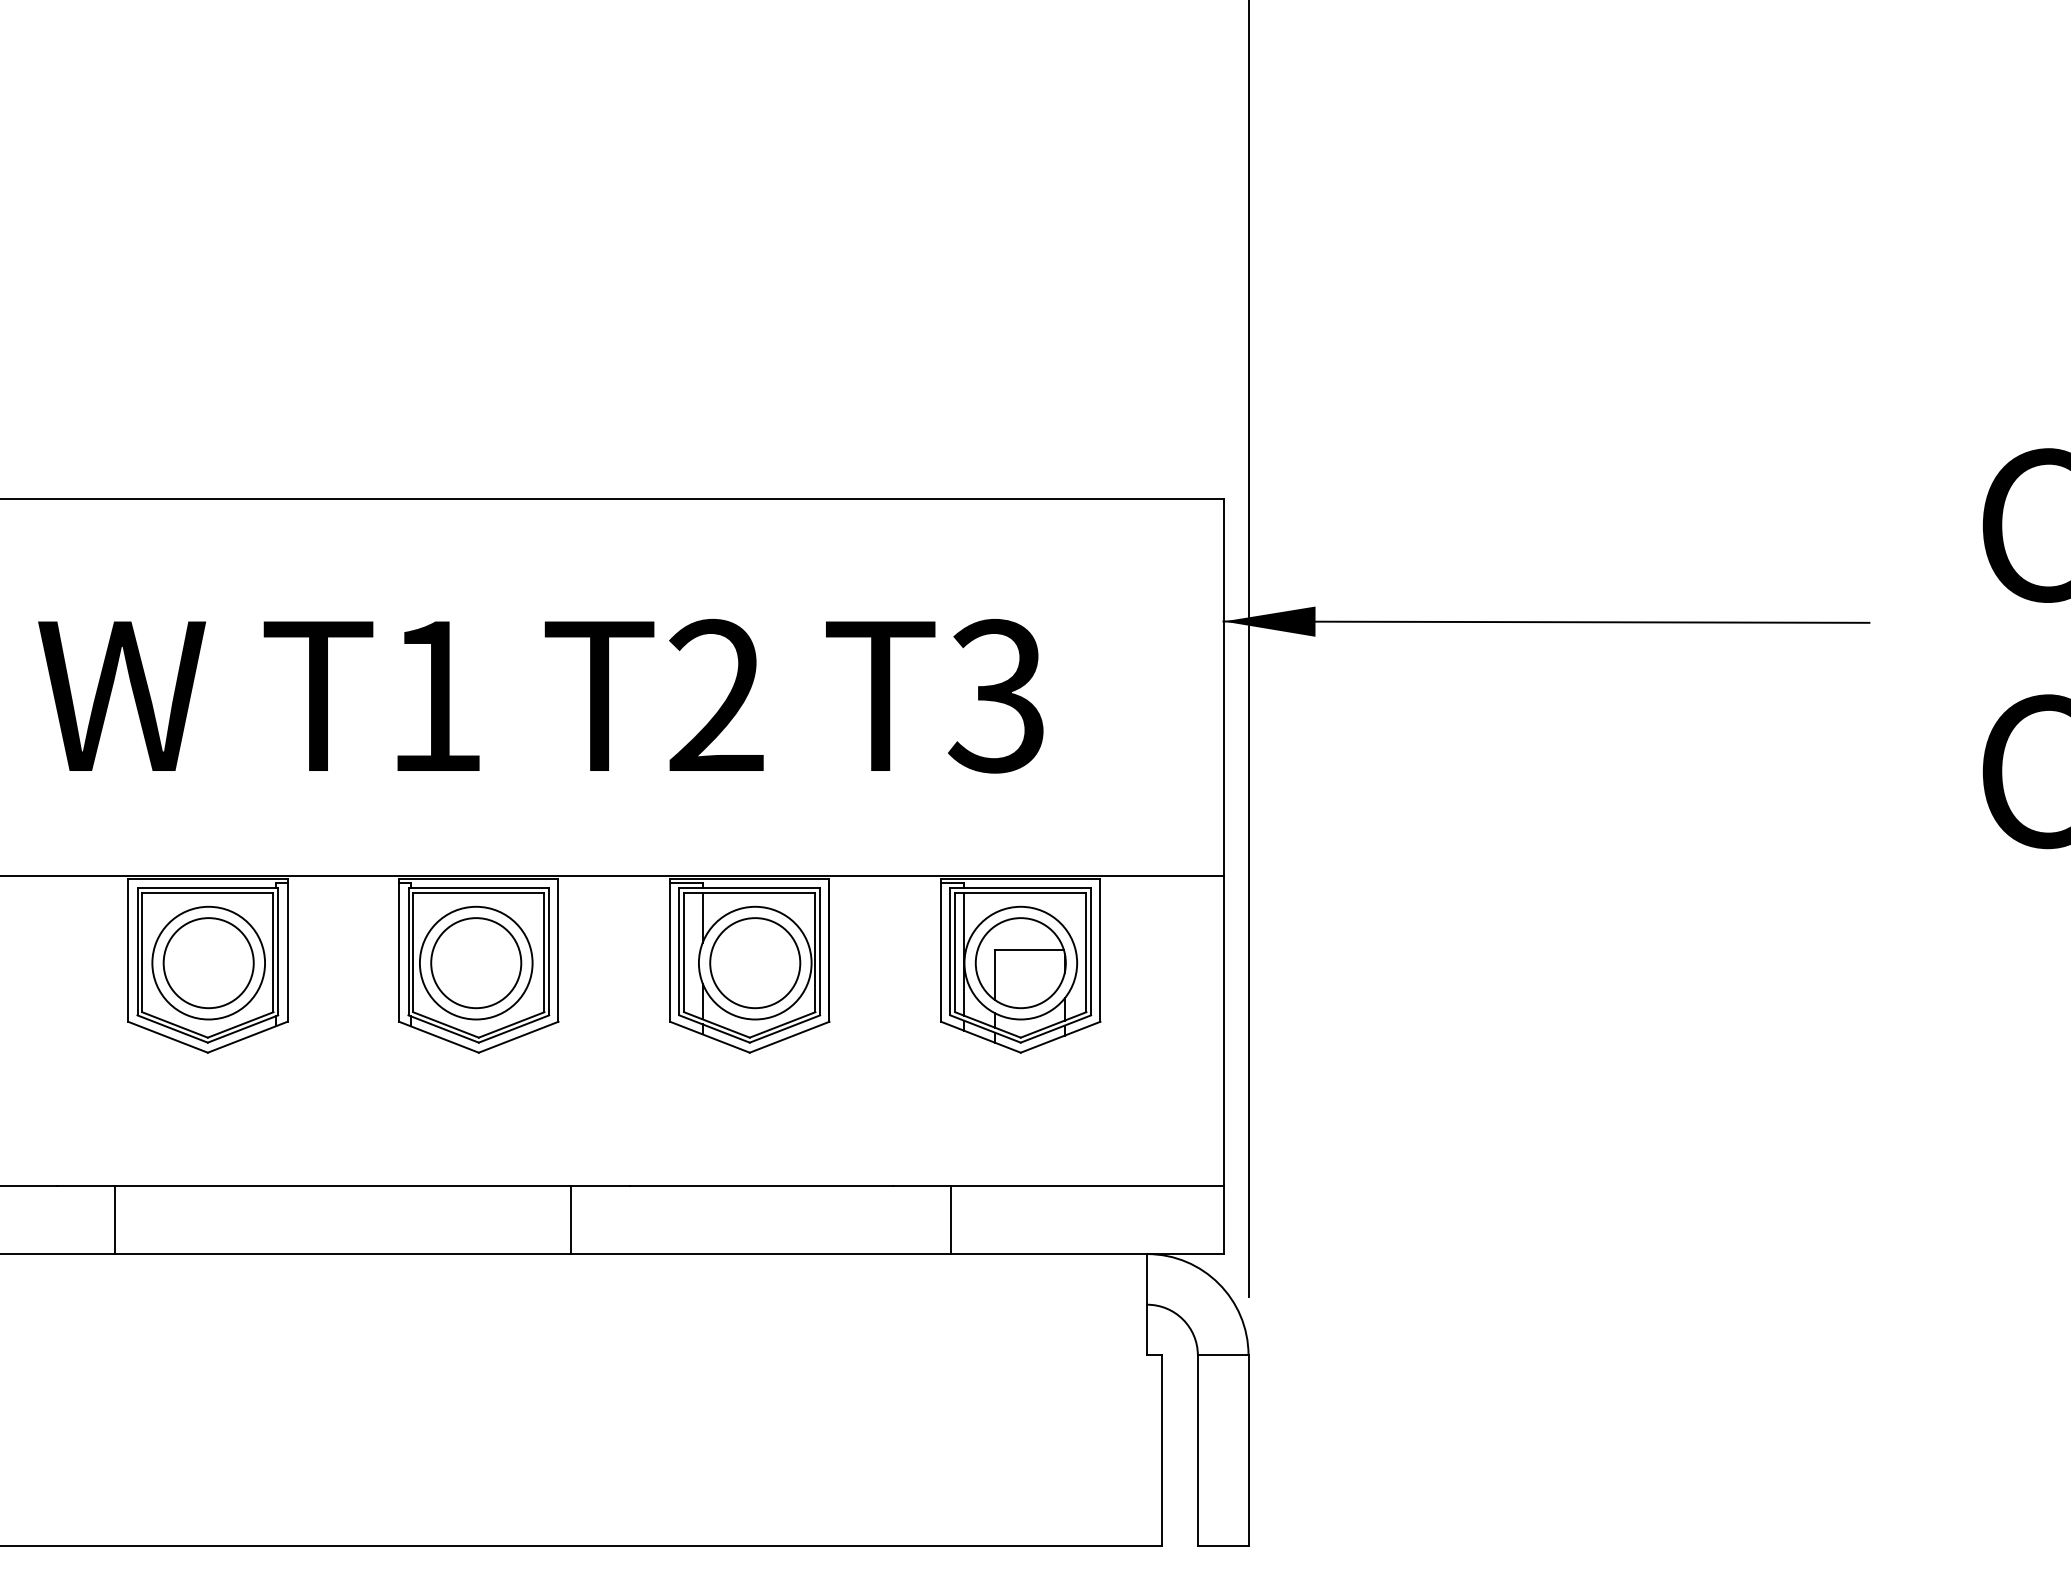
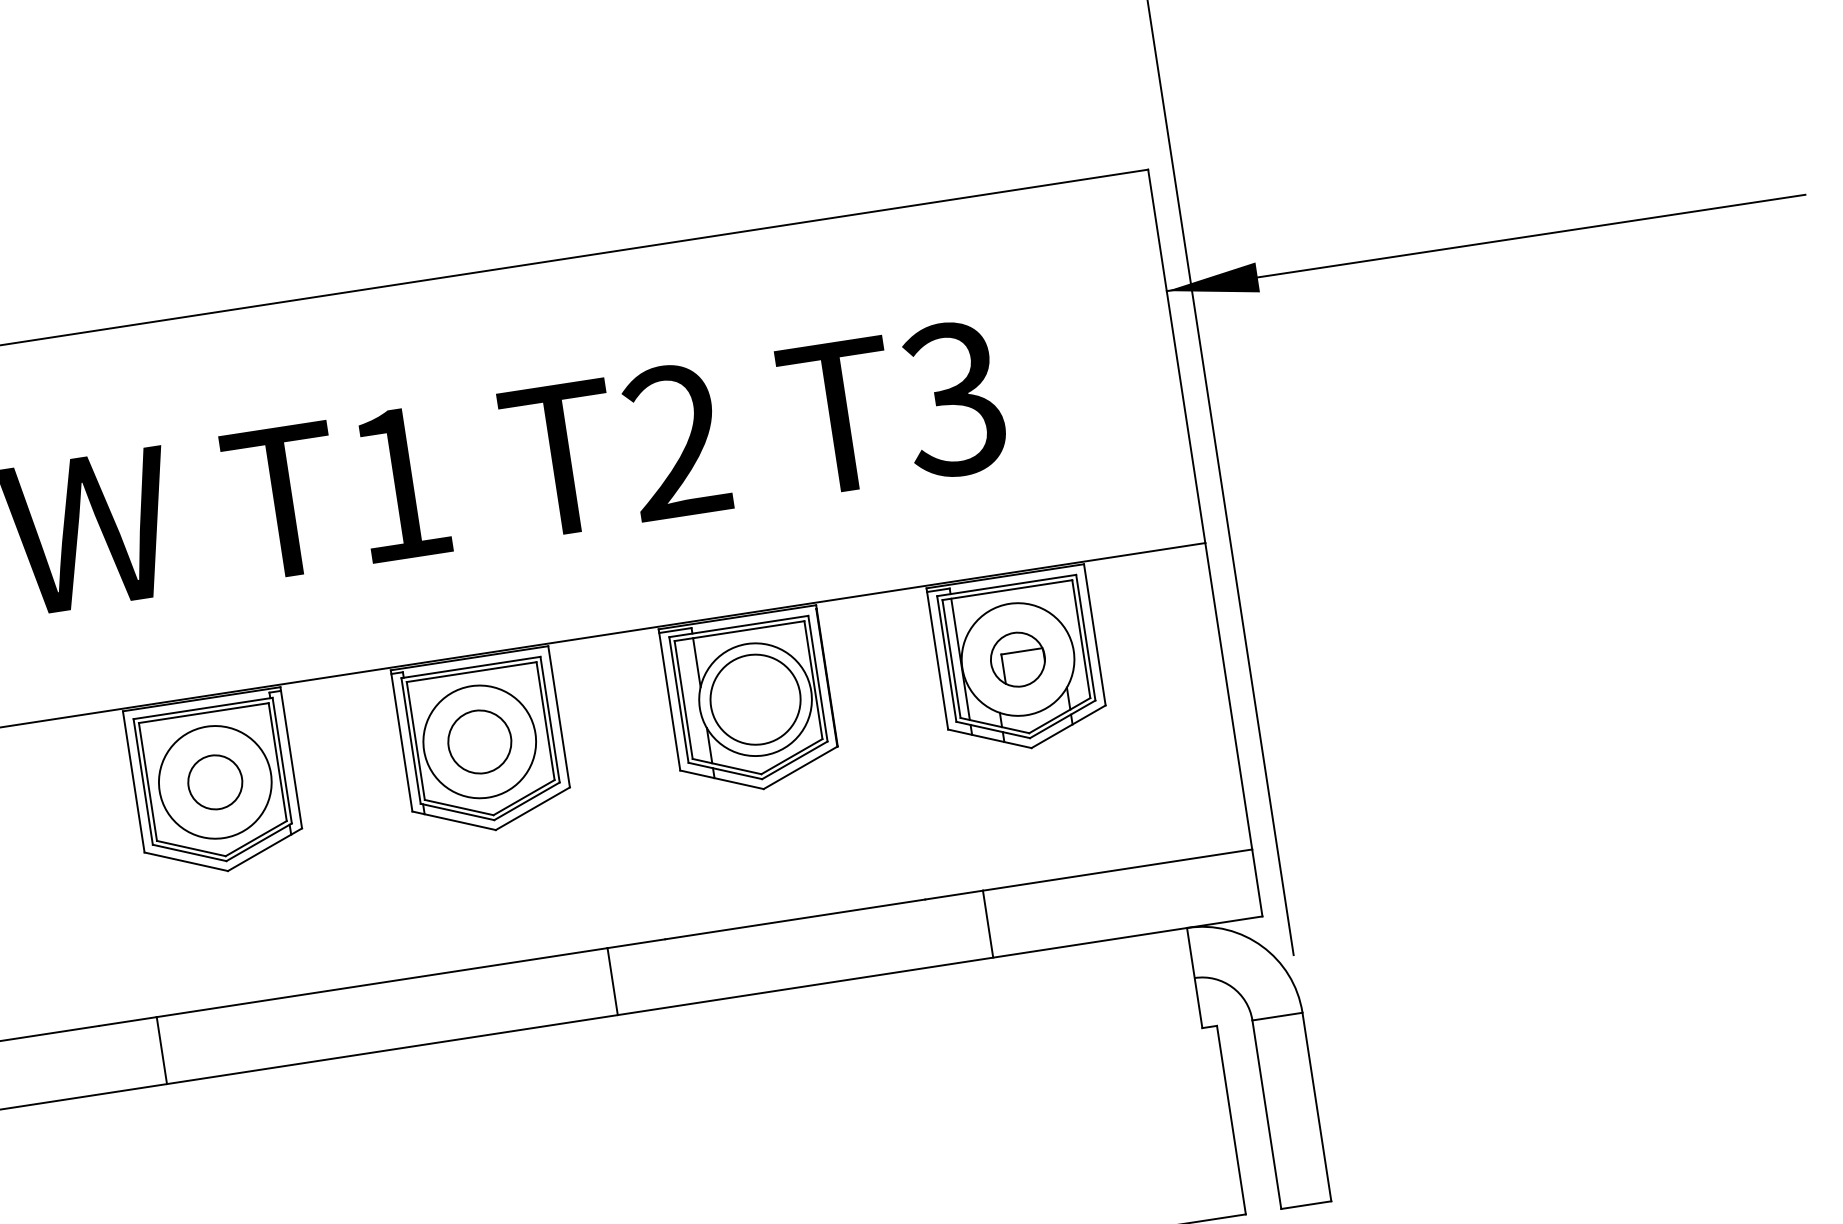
circle: (208, 963) -> (215, 782), size x0.6
circle: (476, 963) -> (480, 742), size x0.7
part: (1020, 963) -> (1017, 659), size x0.6

